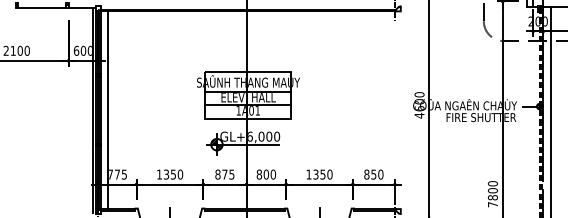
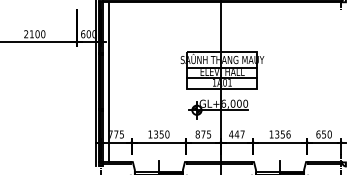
text: (266, 174) -> (237, 134), 800 -> 447
text: (329, 174) -> (288, 134), 1350 -> 1356
text: (366, 174) -> (318, 134), 850 -> 650

